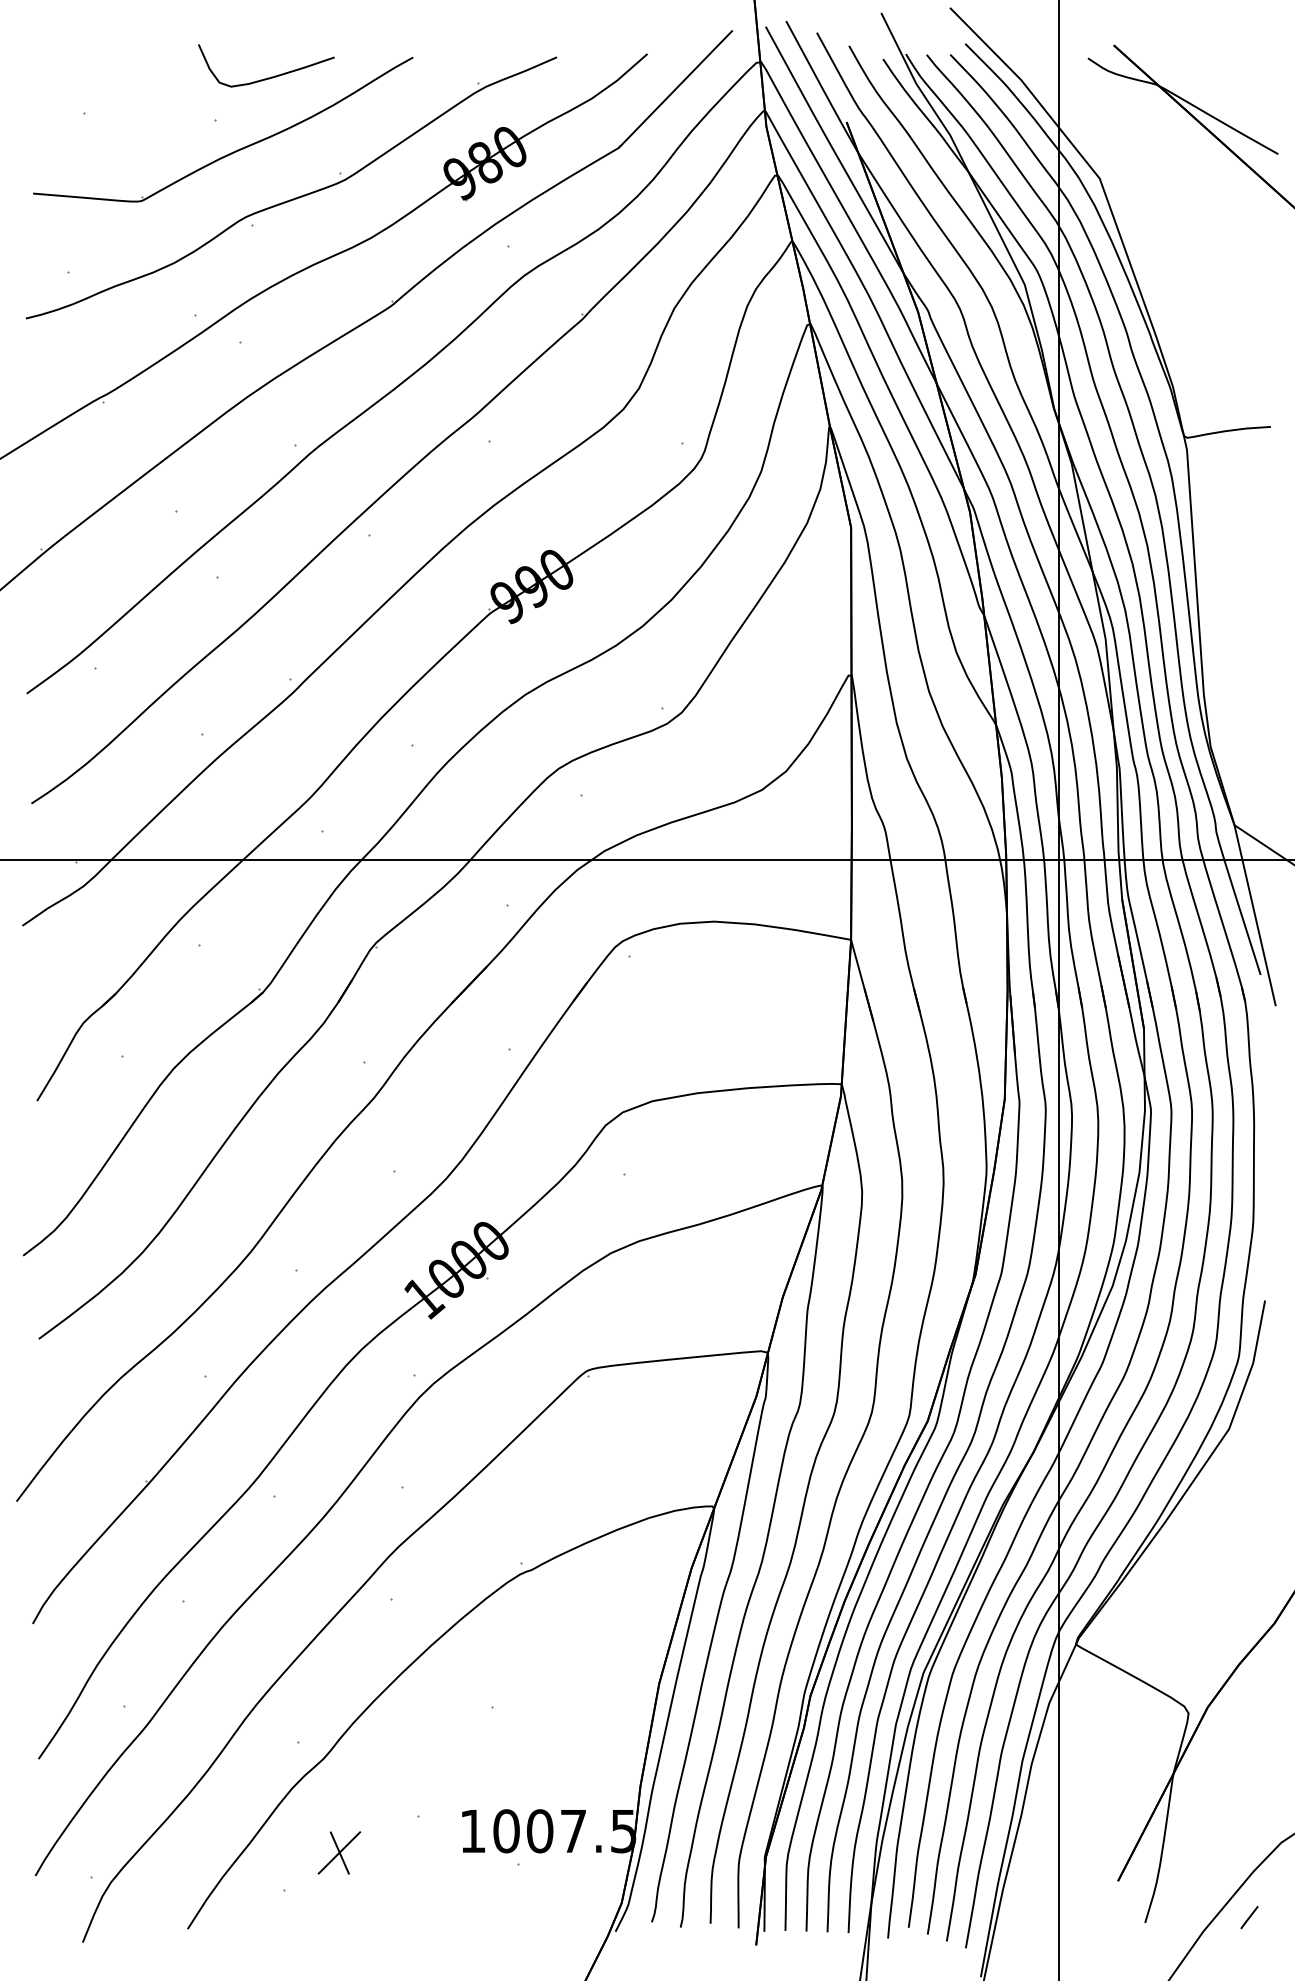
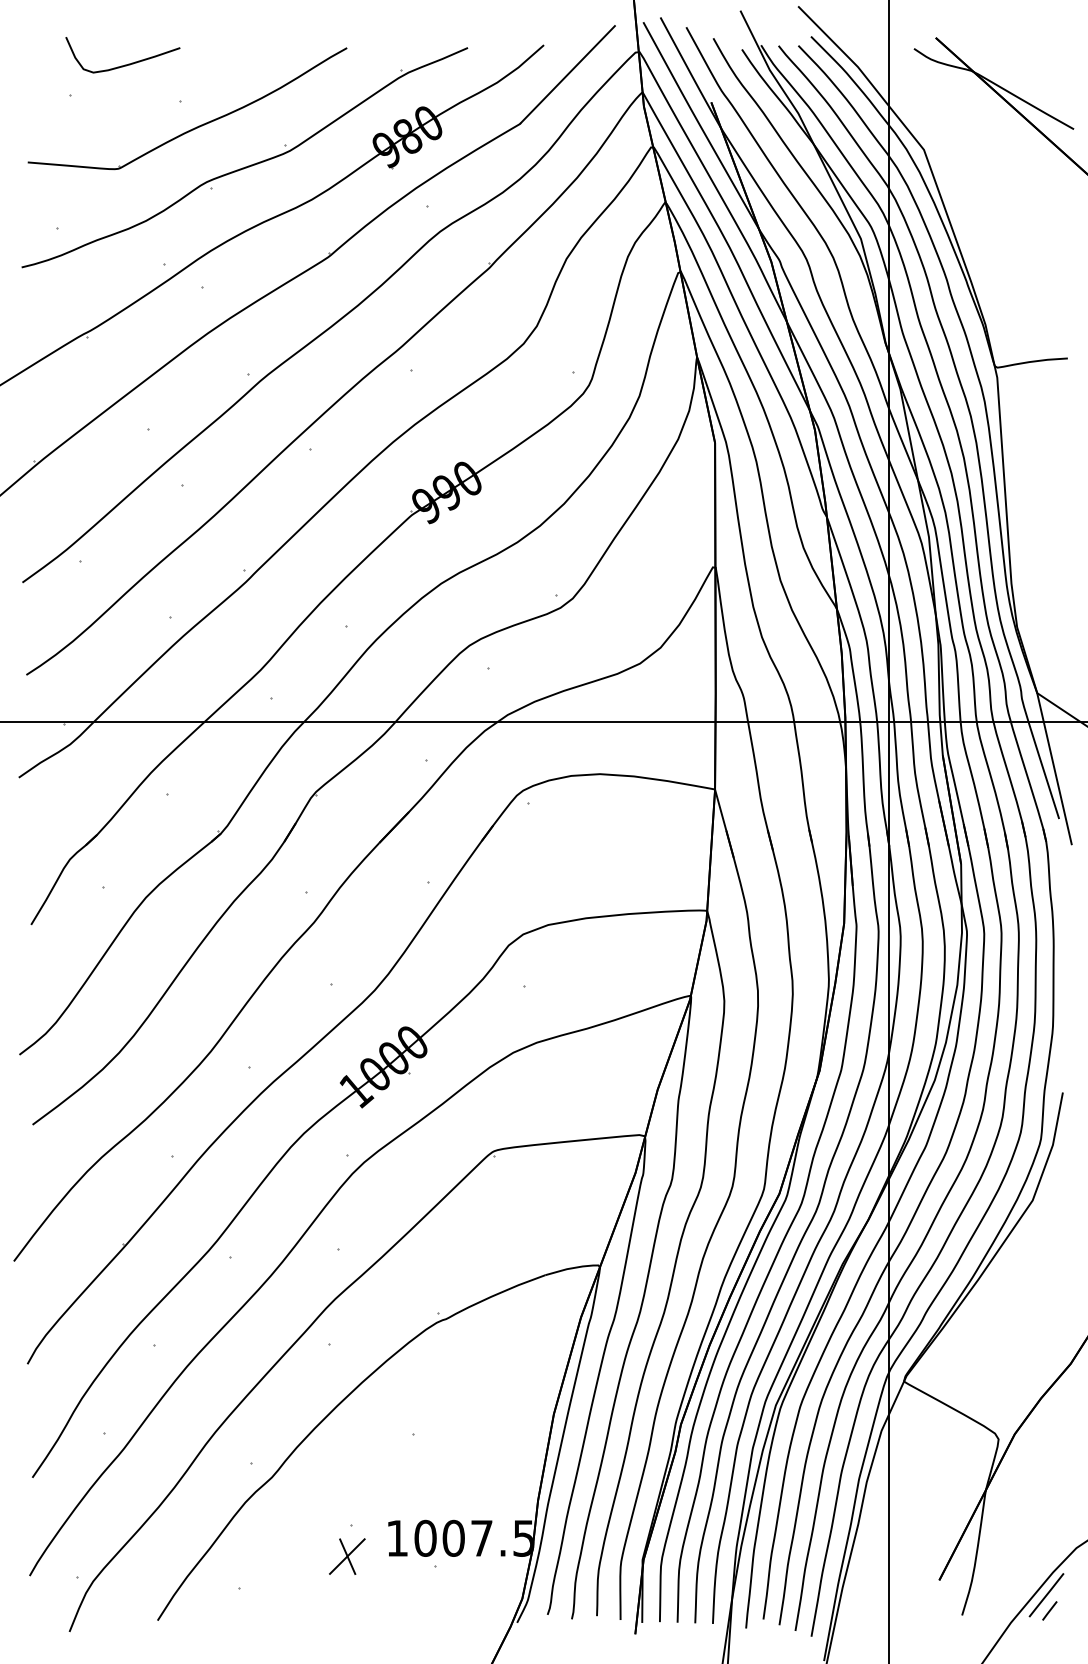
curve: (267, 77) -> (123, 64), moved
part: (339, 1852) -> (347, 1556), moved
line: (1245, 1898) -> (1046, 1594), added

